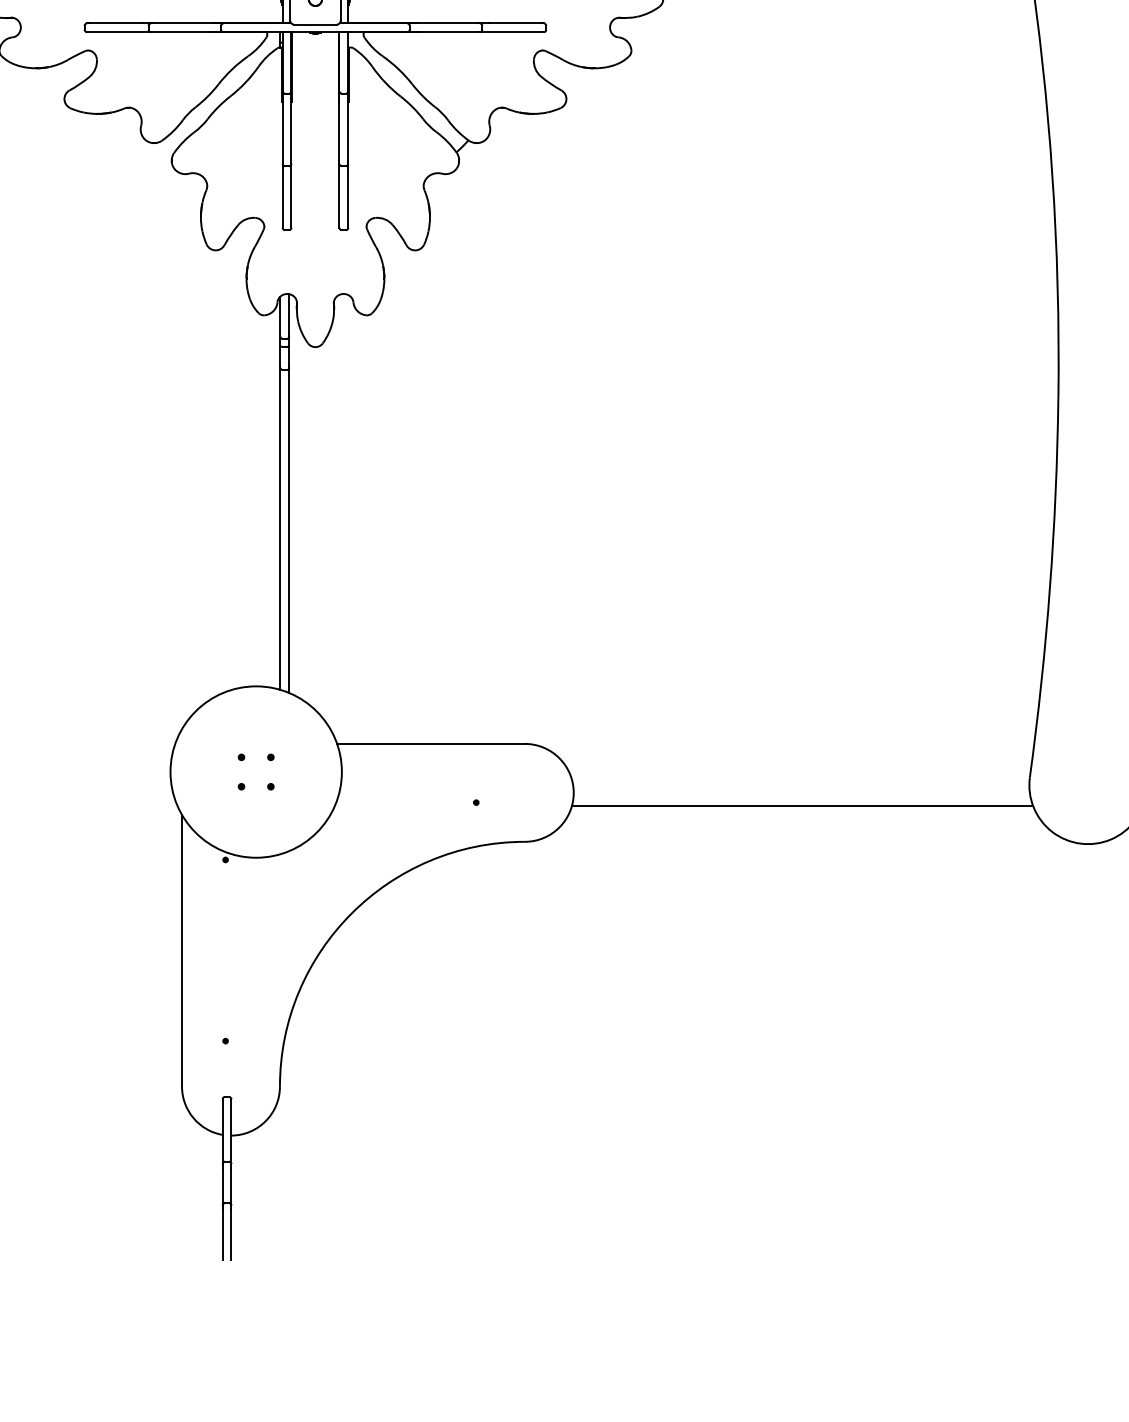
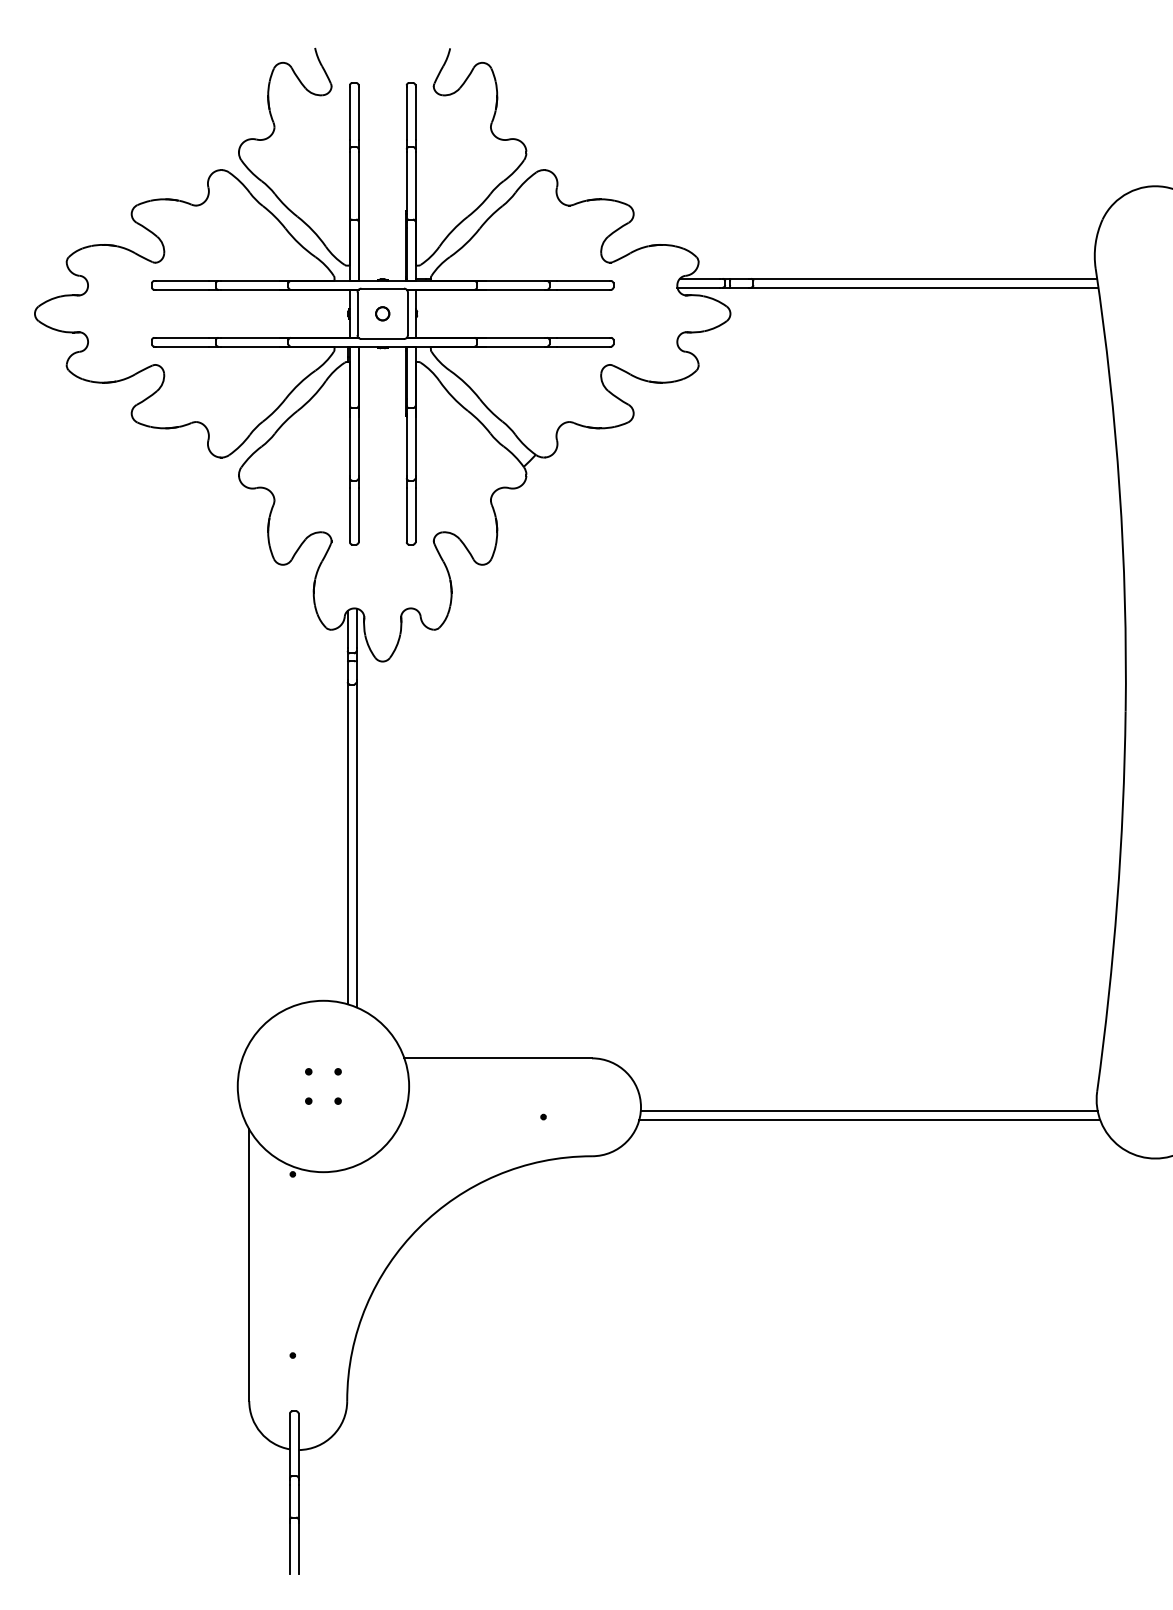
line: (801, 797) -> (868, 1111), added

